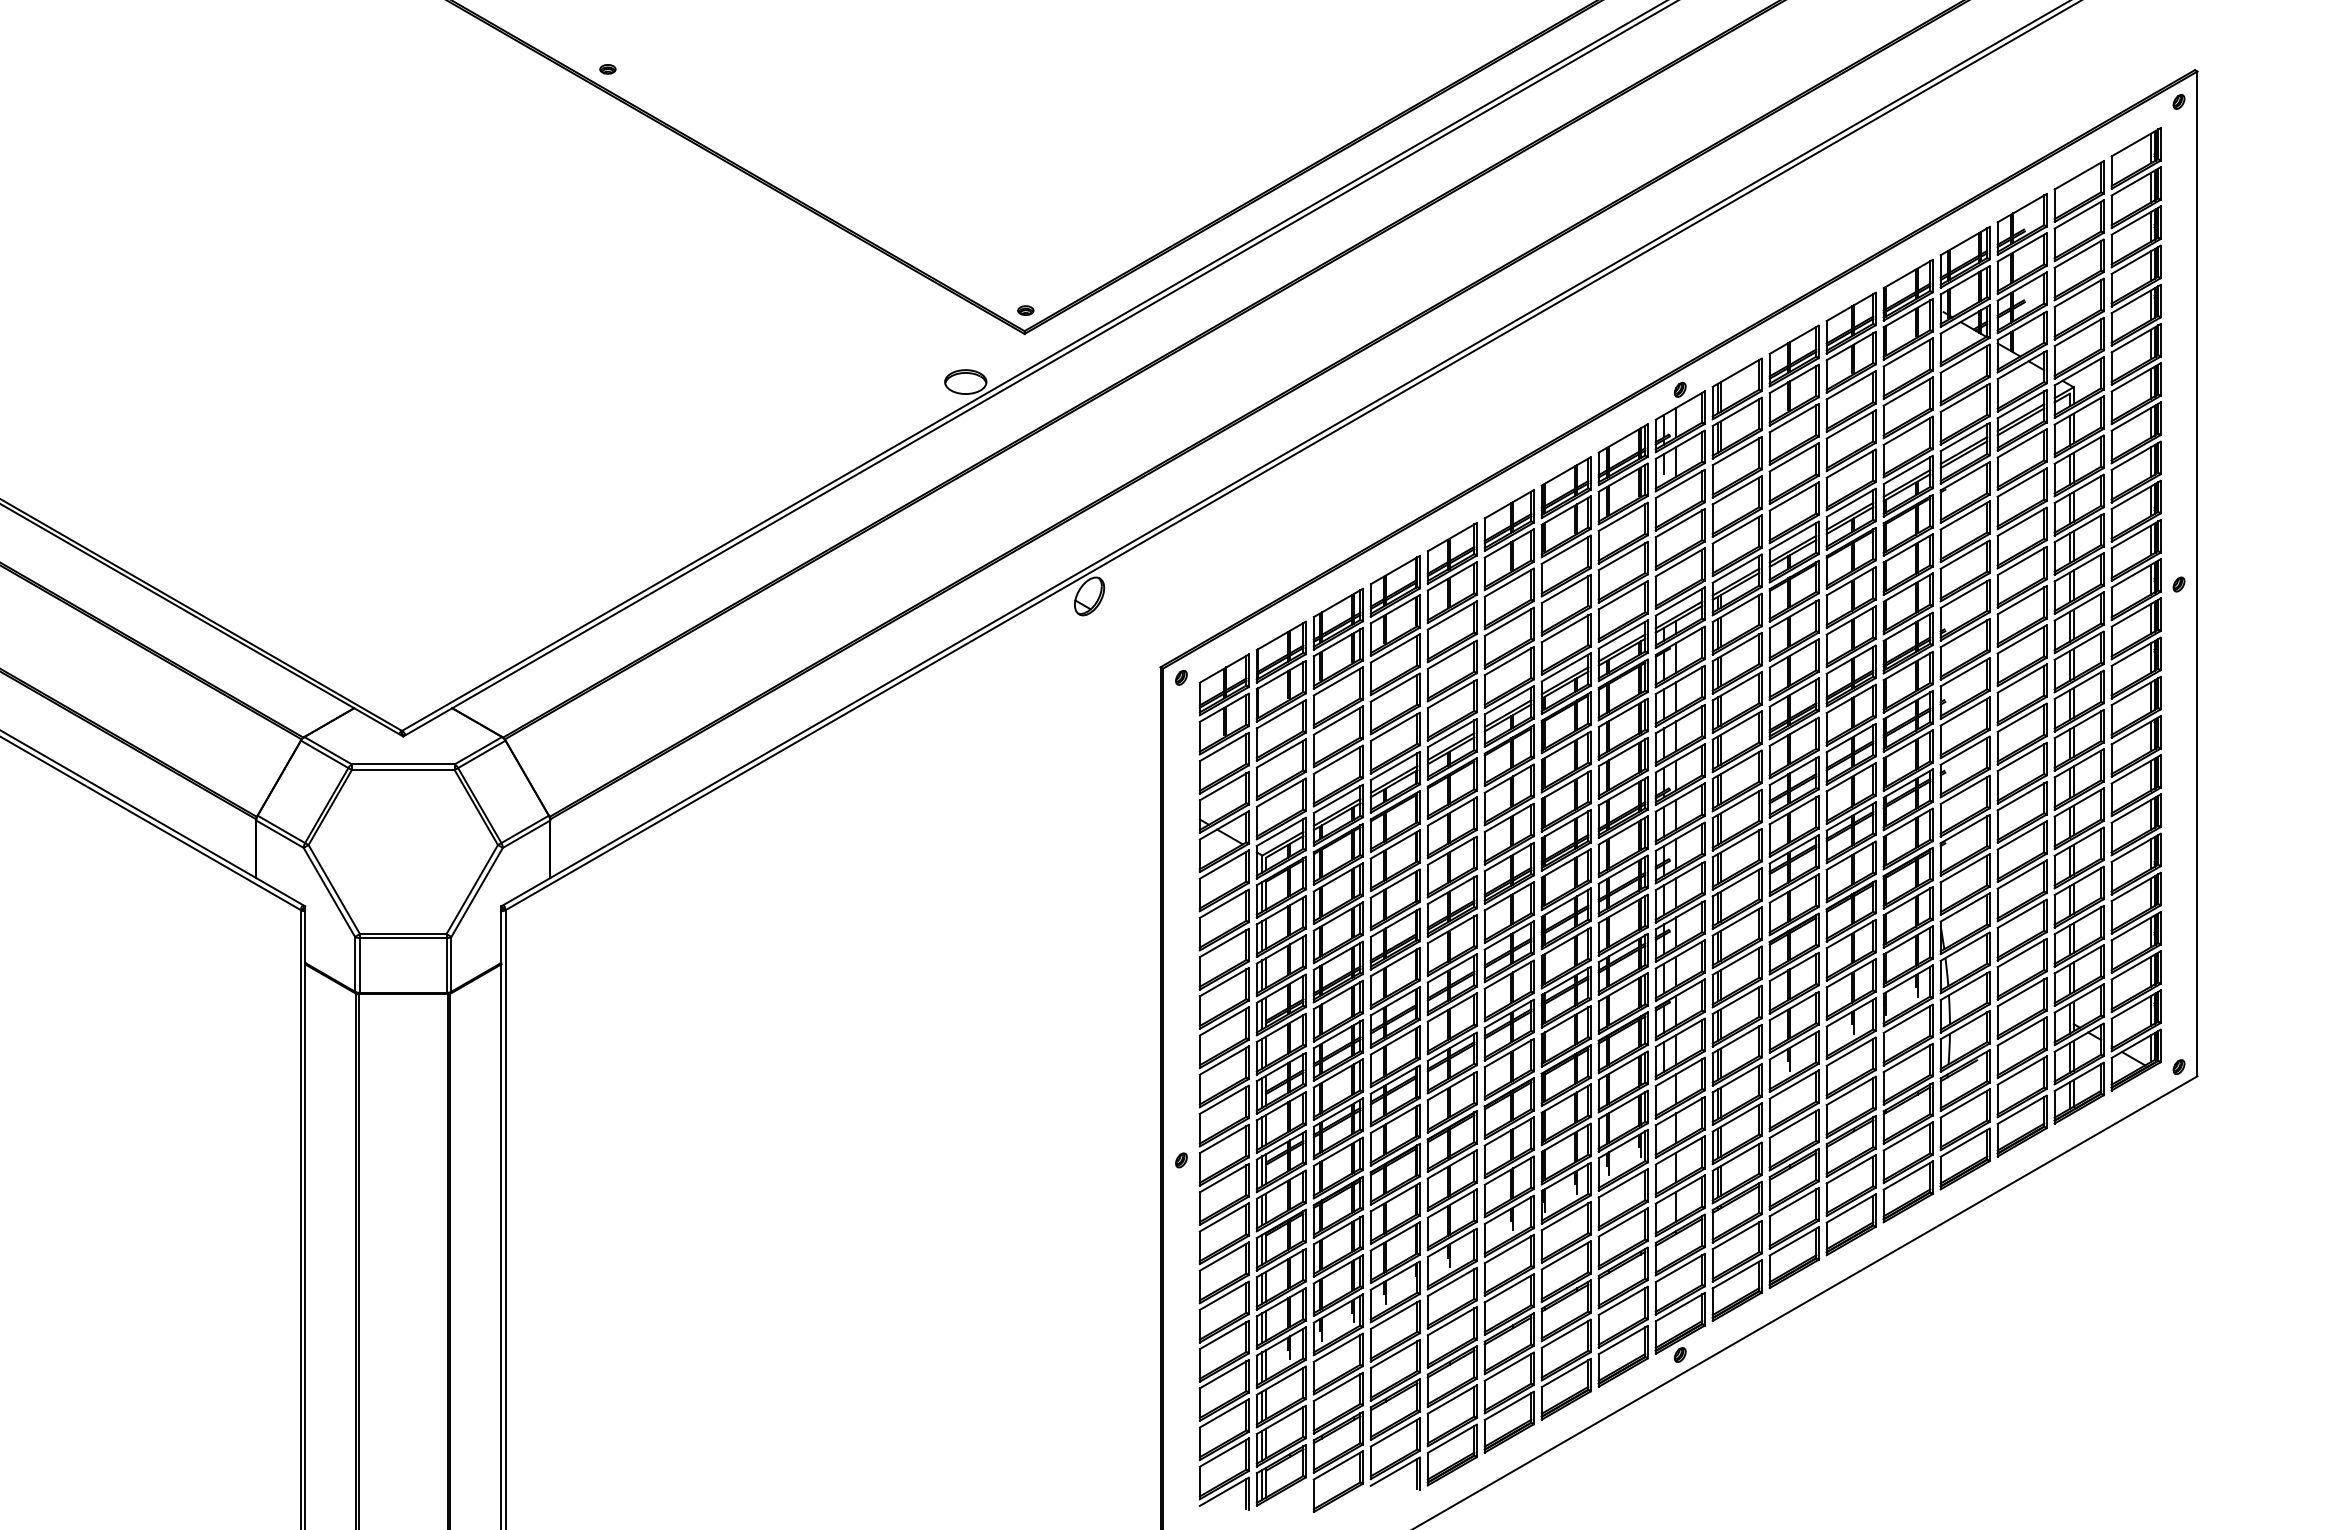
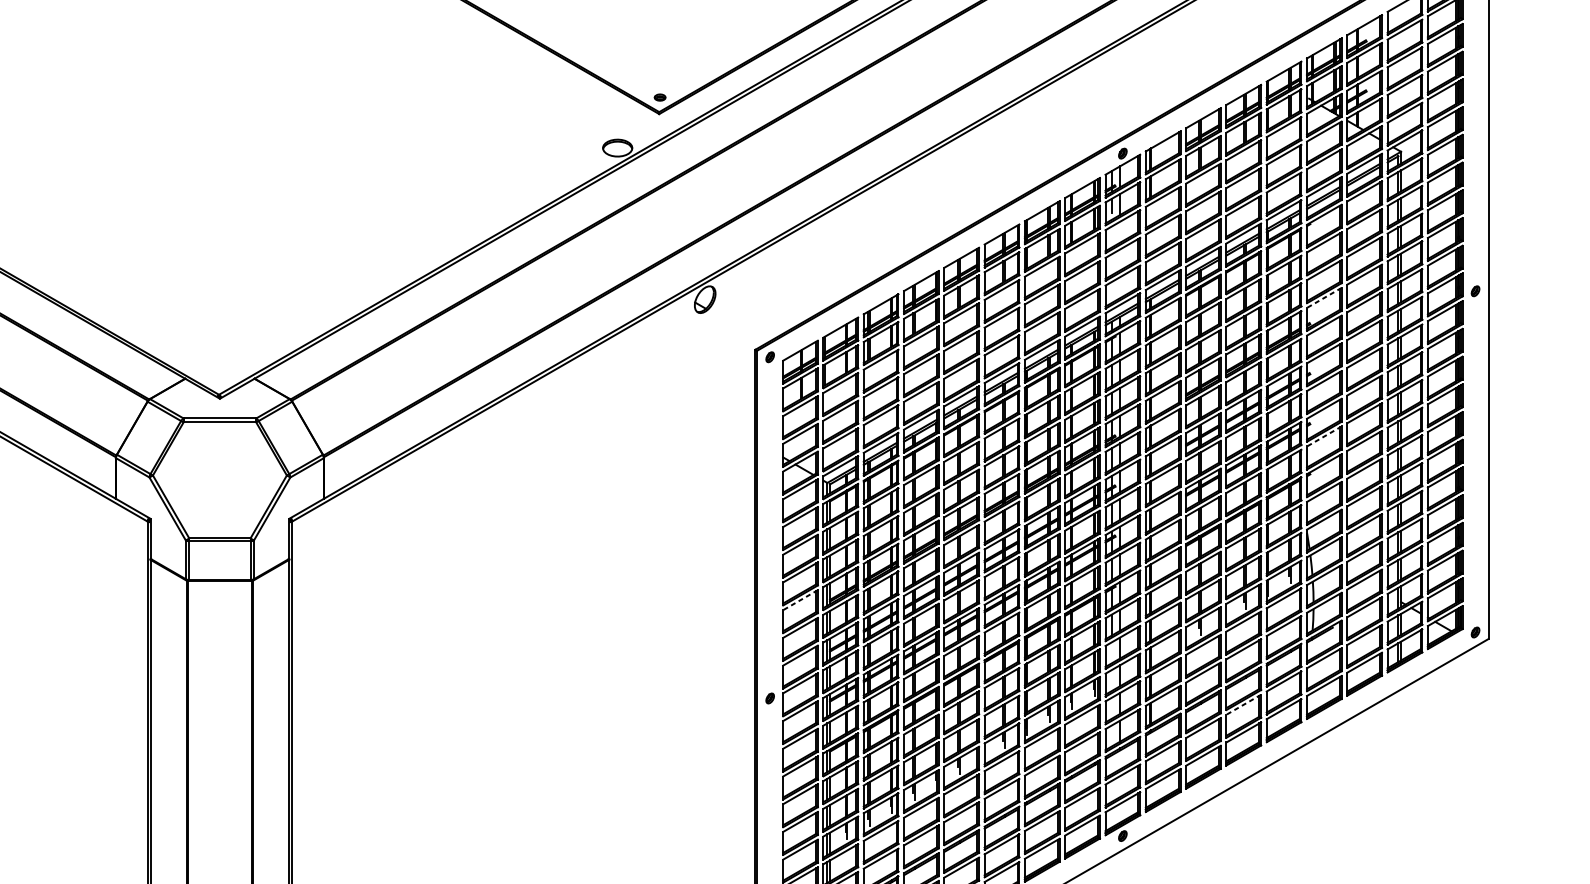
line: (1964, 594) -> (1323, 298), solid -> dashed
line: (1964, 790) -> (1323, 436), solid -> dashed
line: (1223, 1021) -> (799, 600), solid -> dashed
line: (1850, 1169) -> (1243, 704), solid -> dashed

